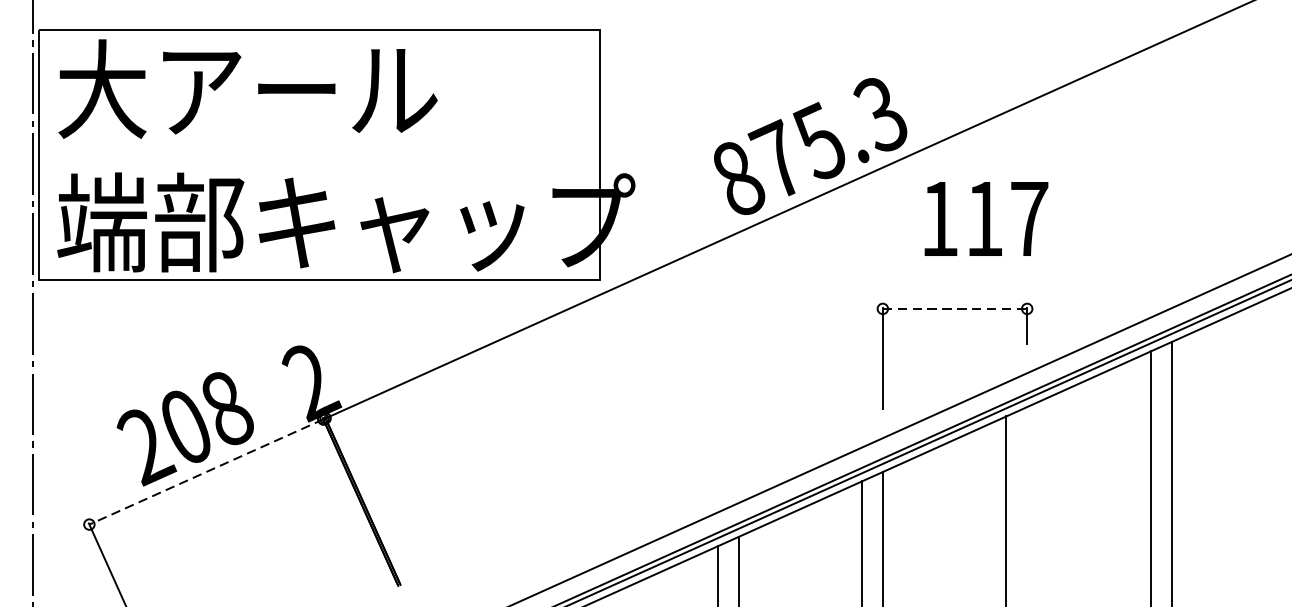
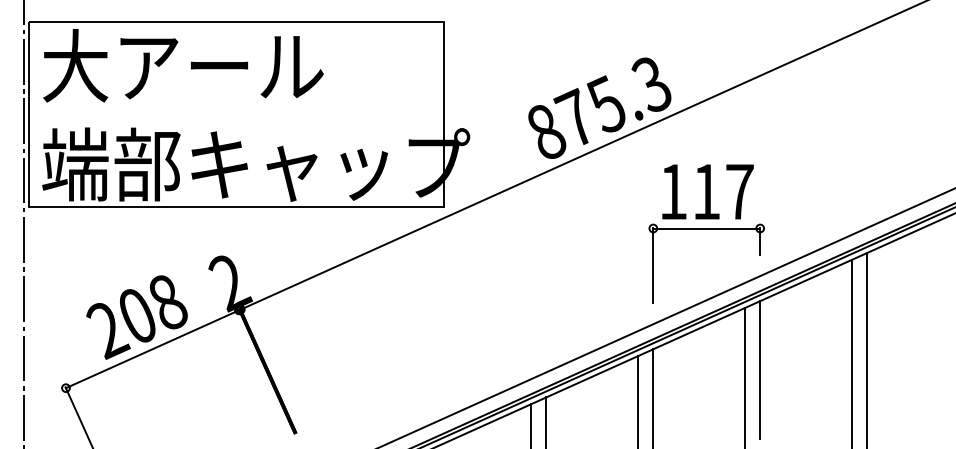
text: (985, 218) -> (707, 191), moved
line: (956, 308) -> (707, 228), dashed -> solid
line: (206, 472) -> (152, 349), dashed -> solid
line: (1027, 500) -> (760, 370), added

